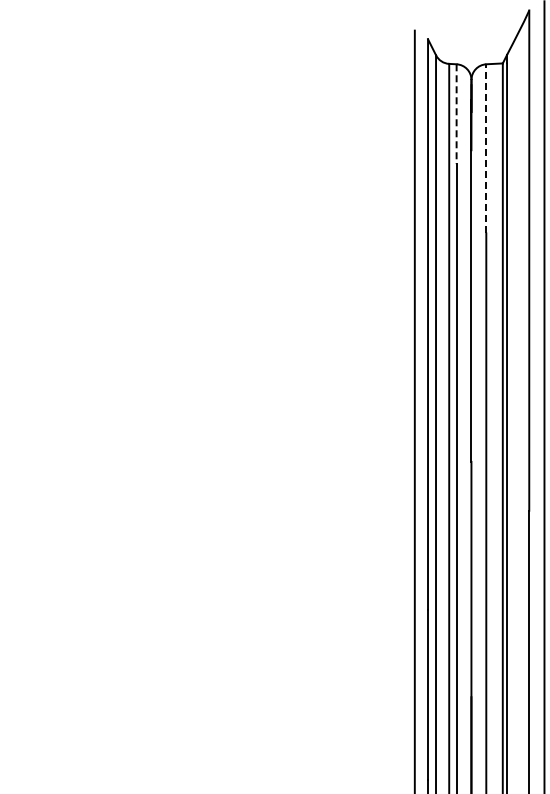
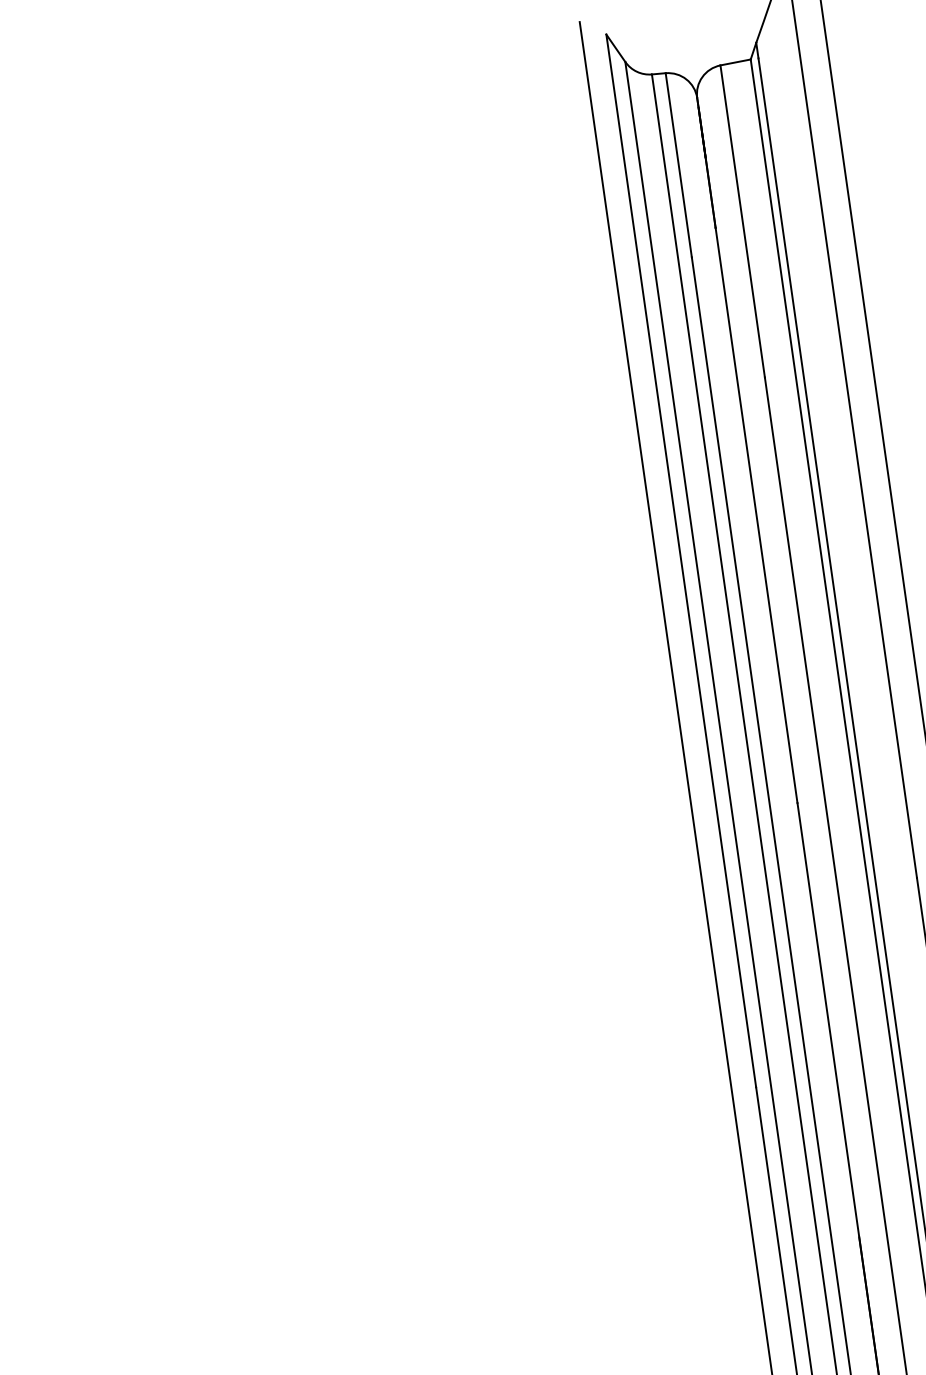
line: (456, 114) -> (678, 165), dashed -> solid
line: (486, 148) -> (742, 220), dashed -> solid

